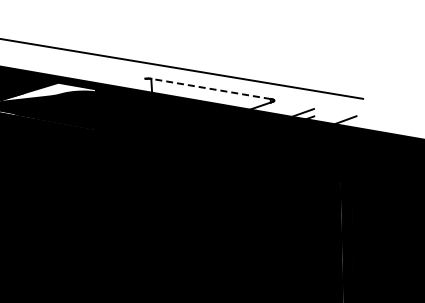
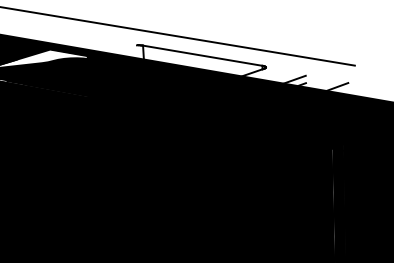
line: (211, 88) -> (203, 55), dashed -> solid

